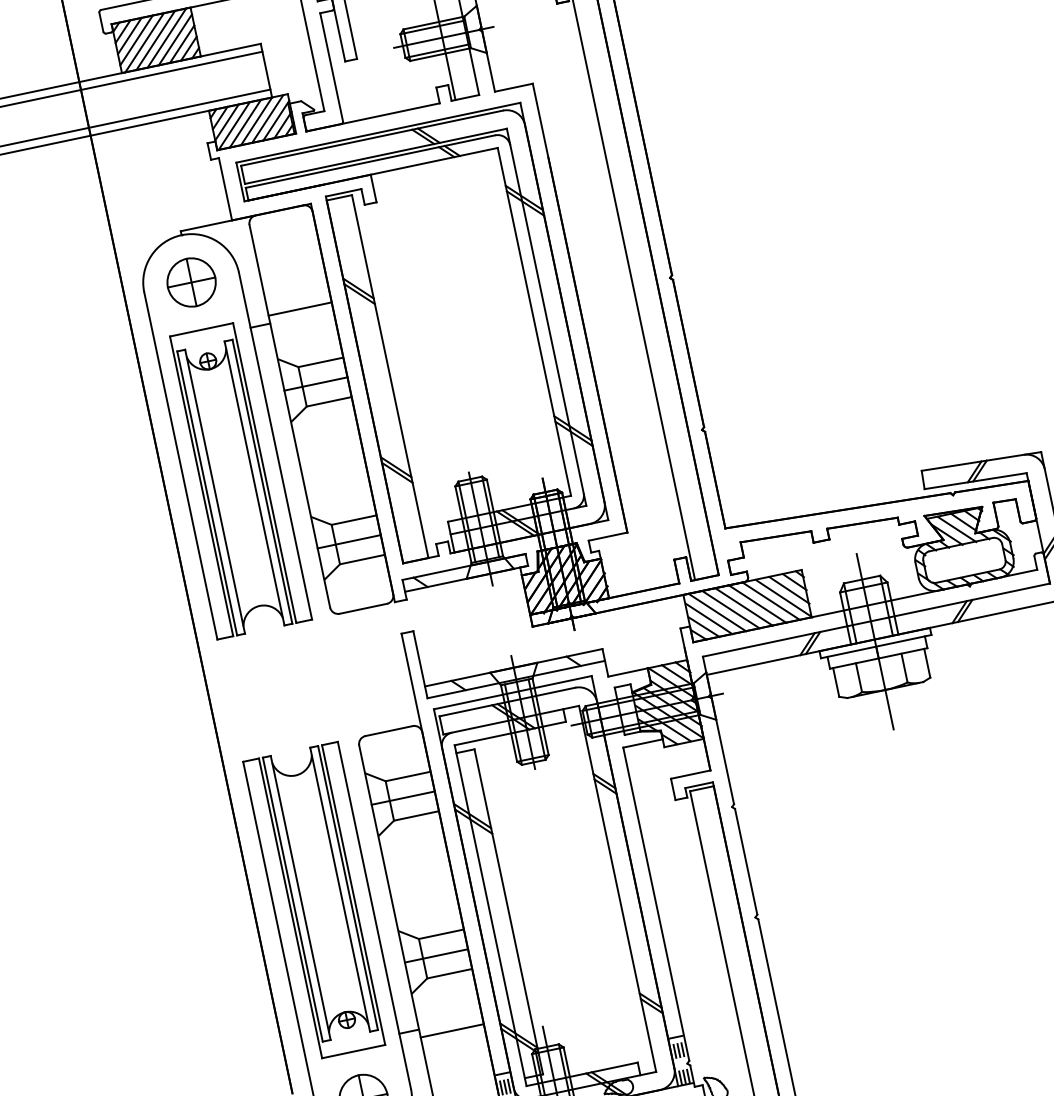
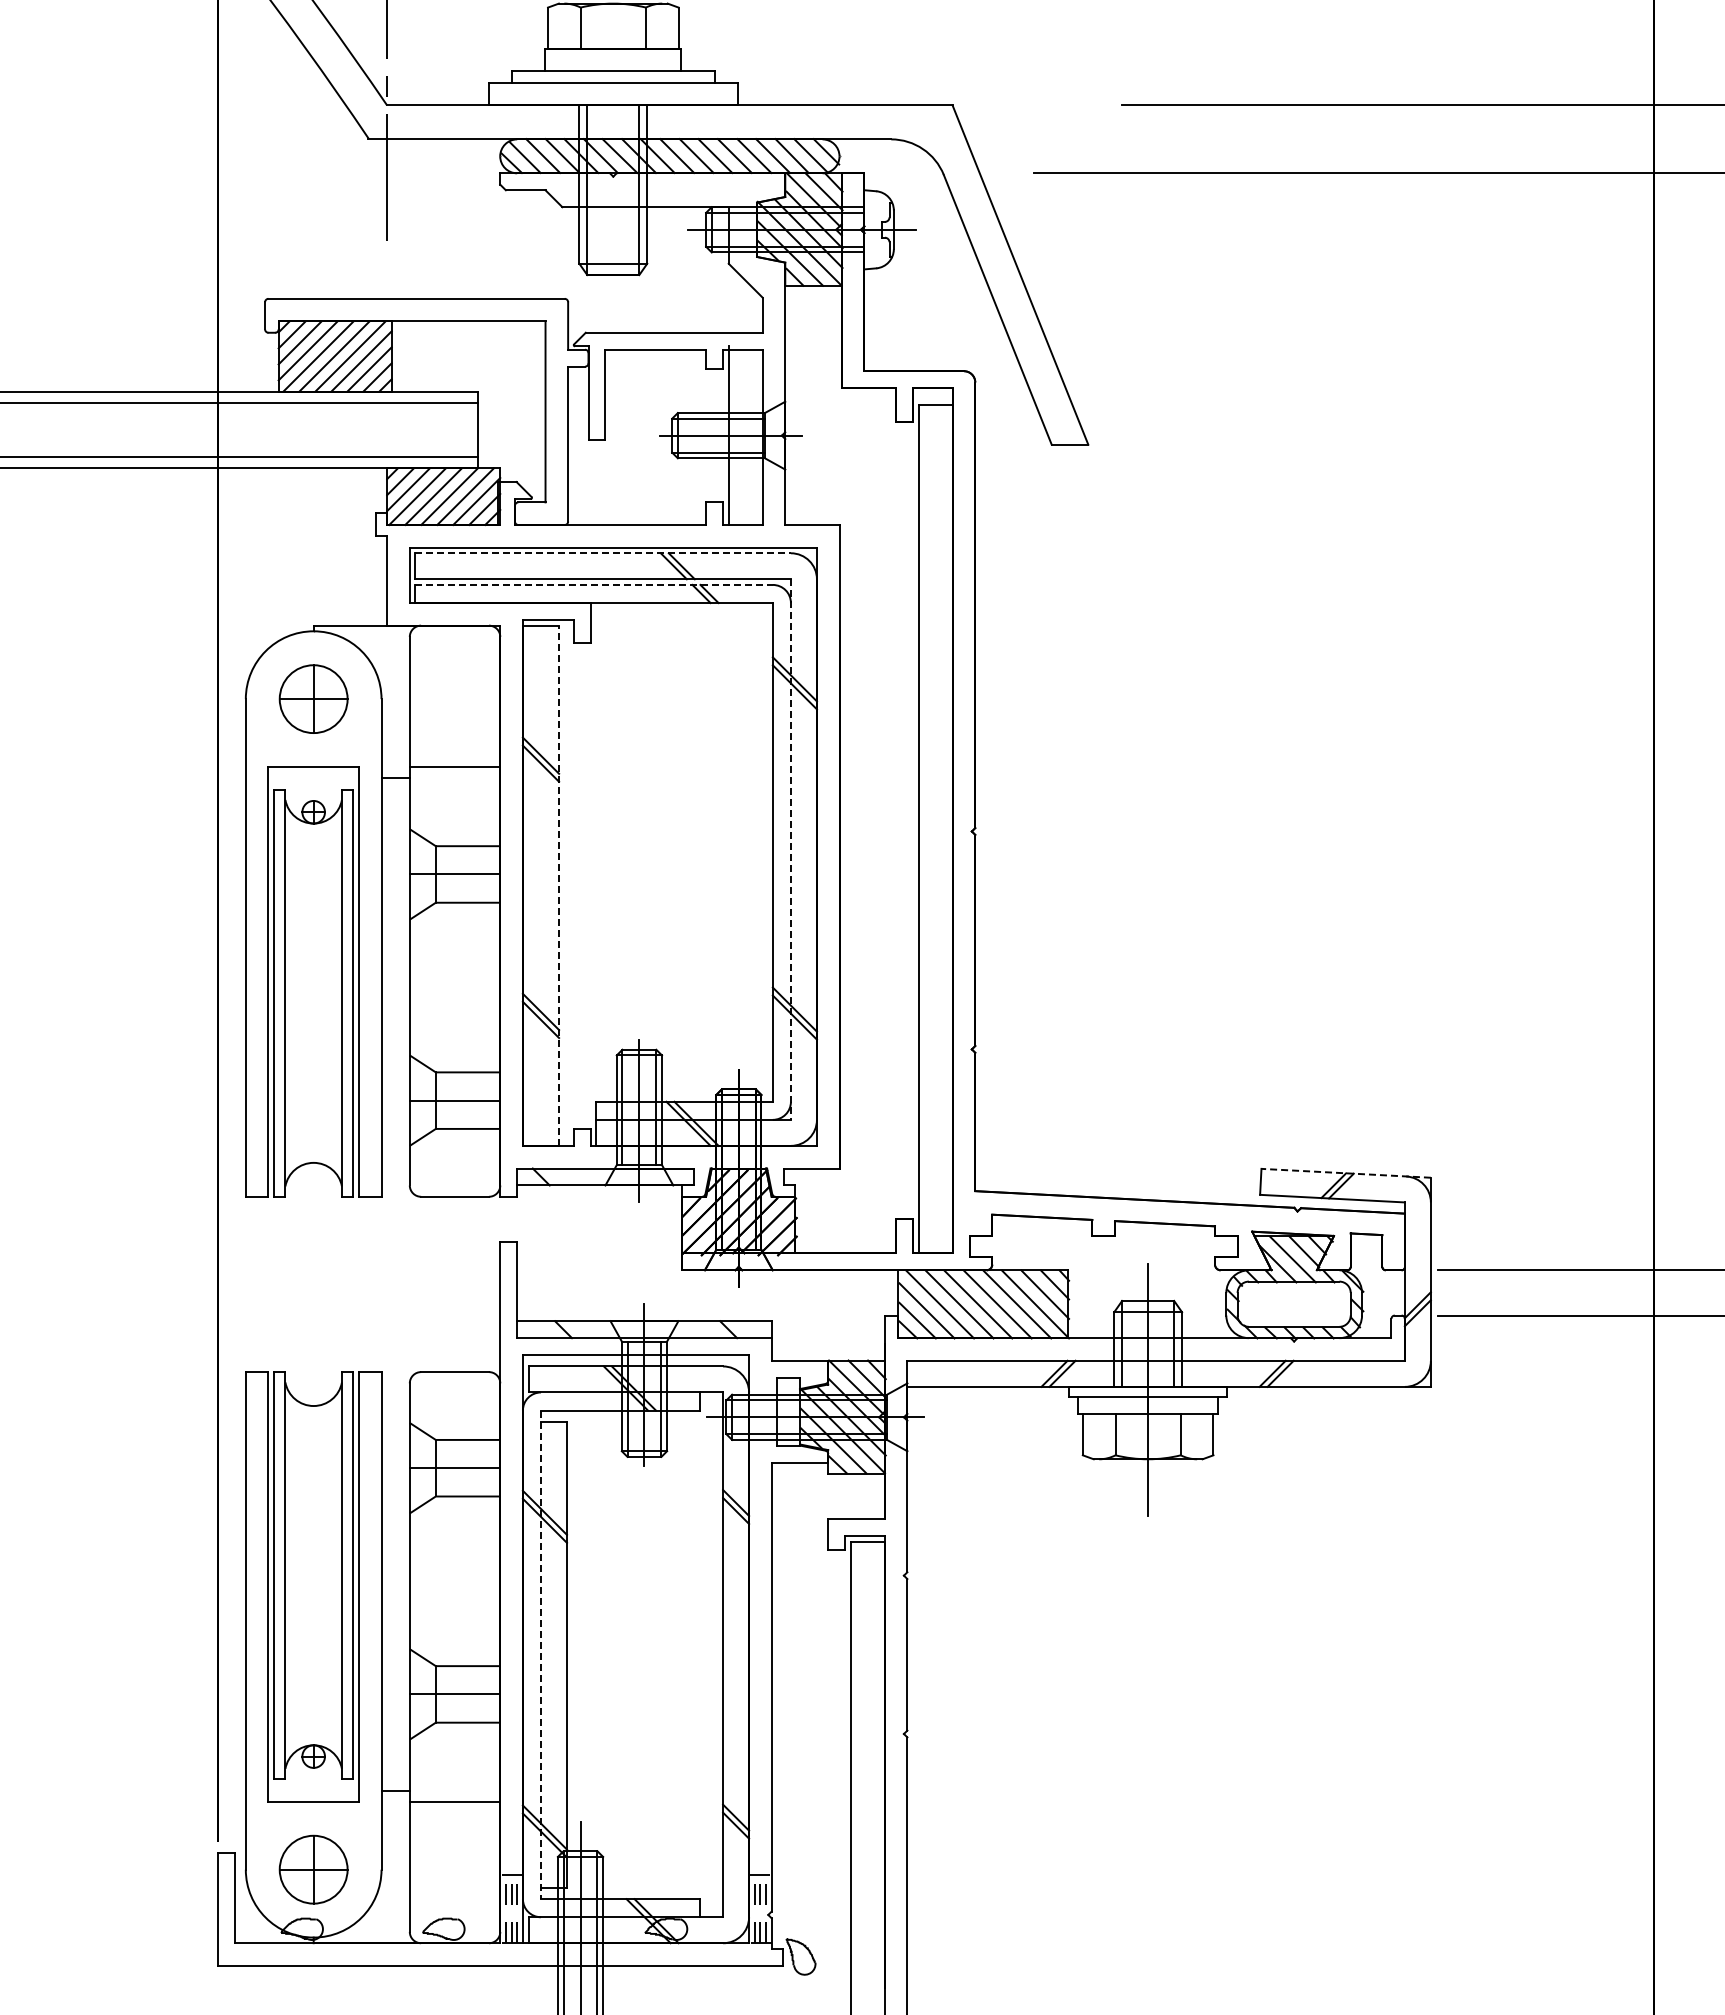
line: (372, 138) -> (603, 553), solid -> dashed
line: (370, 161) -> (594, 584), solid -> dashed
line: (546, 317) -> (790, 850), solid -> dashed
line: (390, 376) -> (559, 885), solid -> dashed
line: (981, 461) -> (1346, 1173), solid -> dashed
line: (491, 916) -> (541, 1655), solid -> dashed

